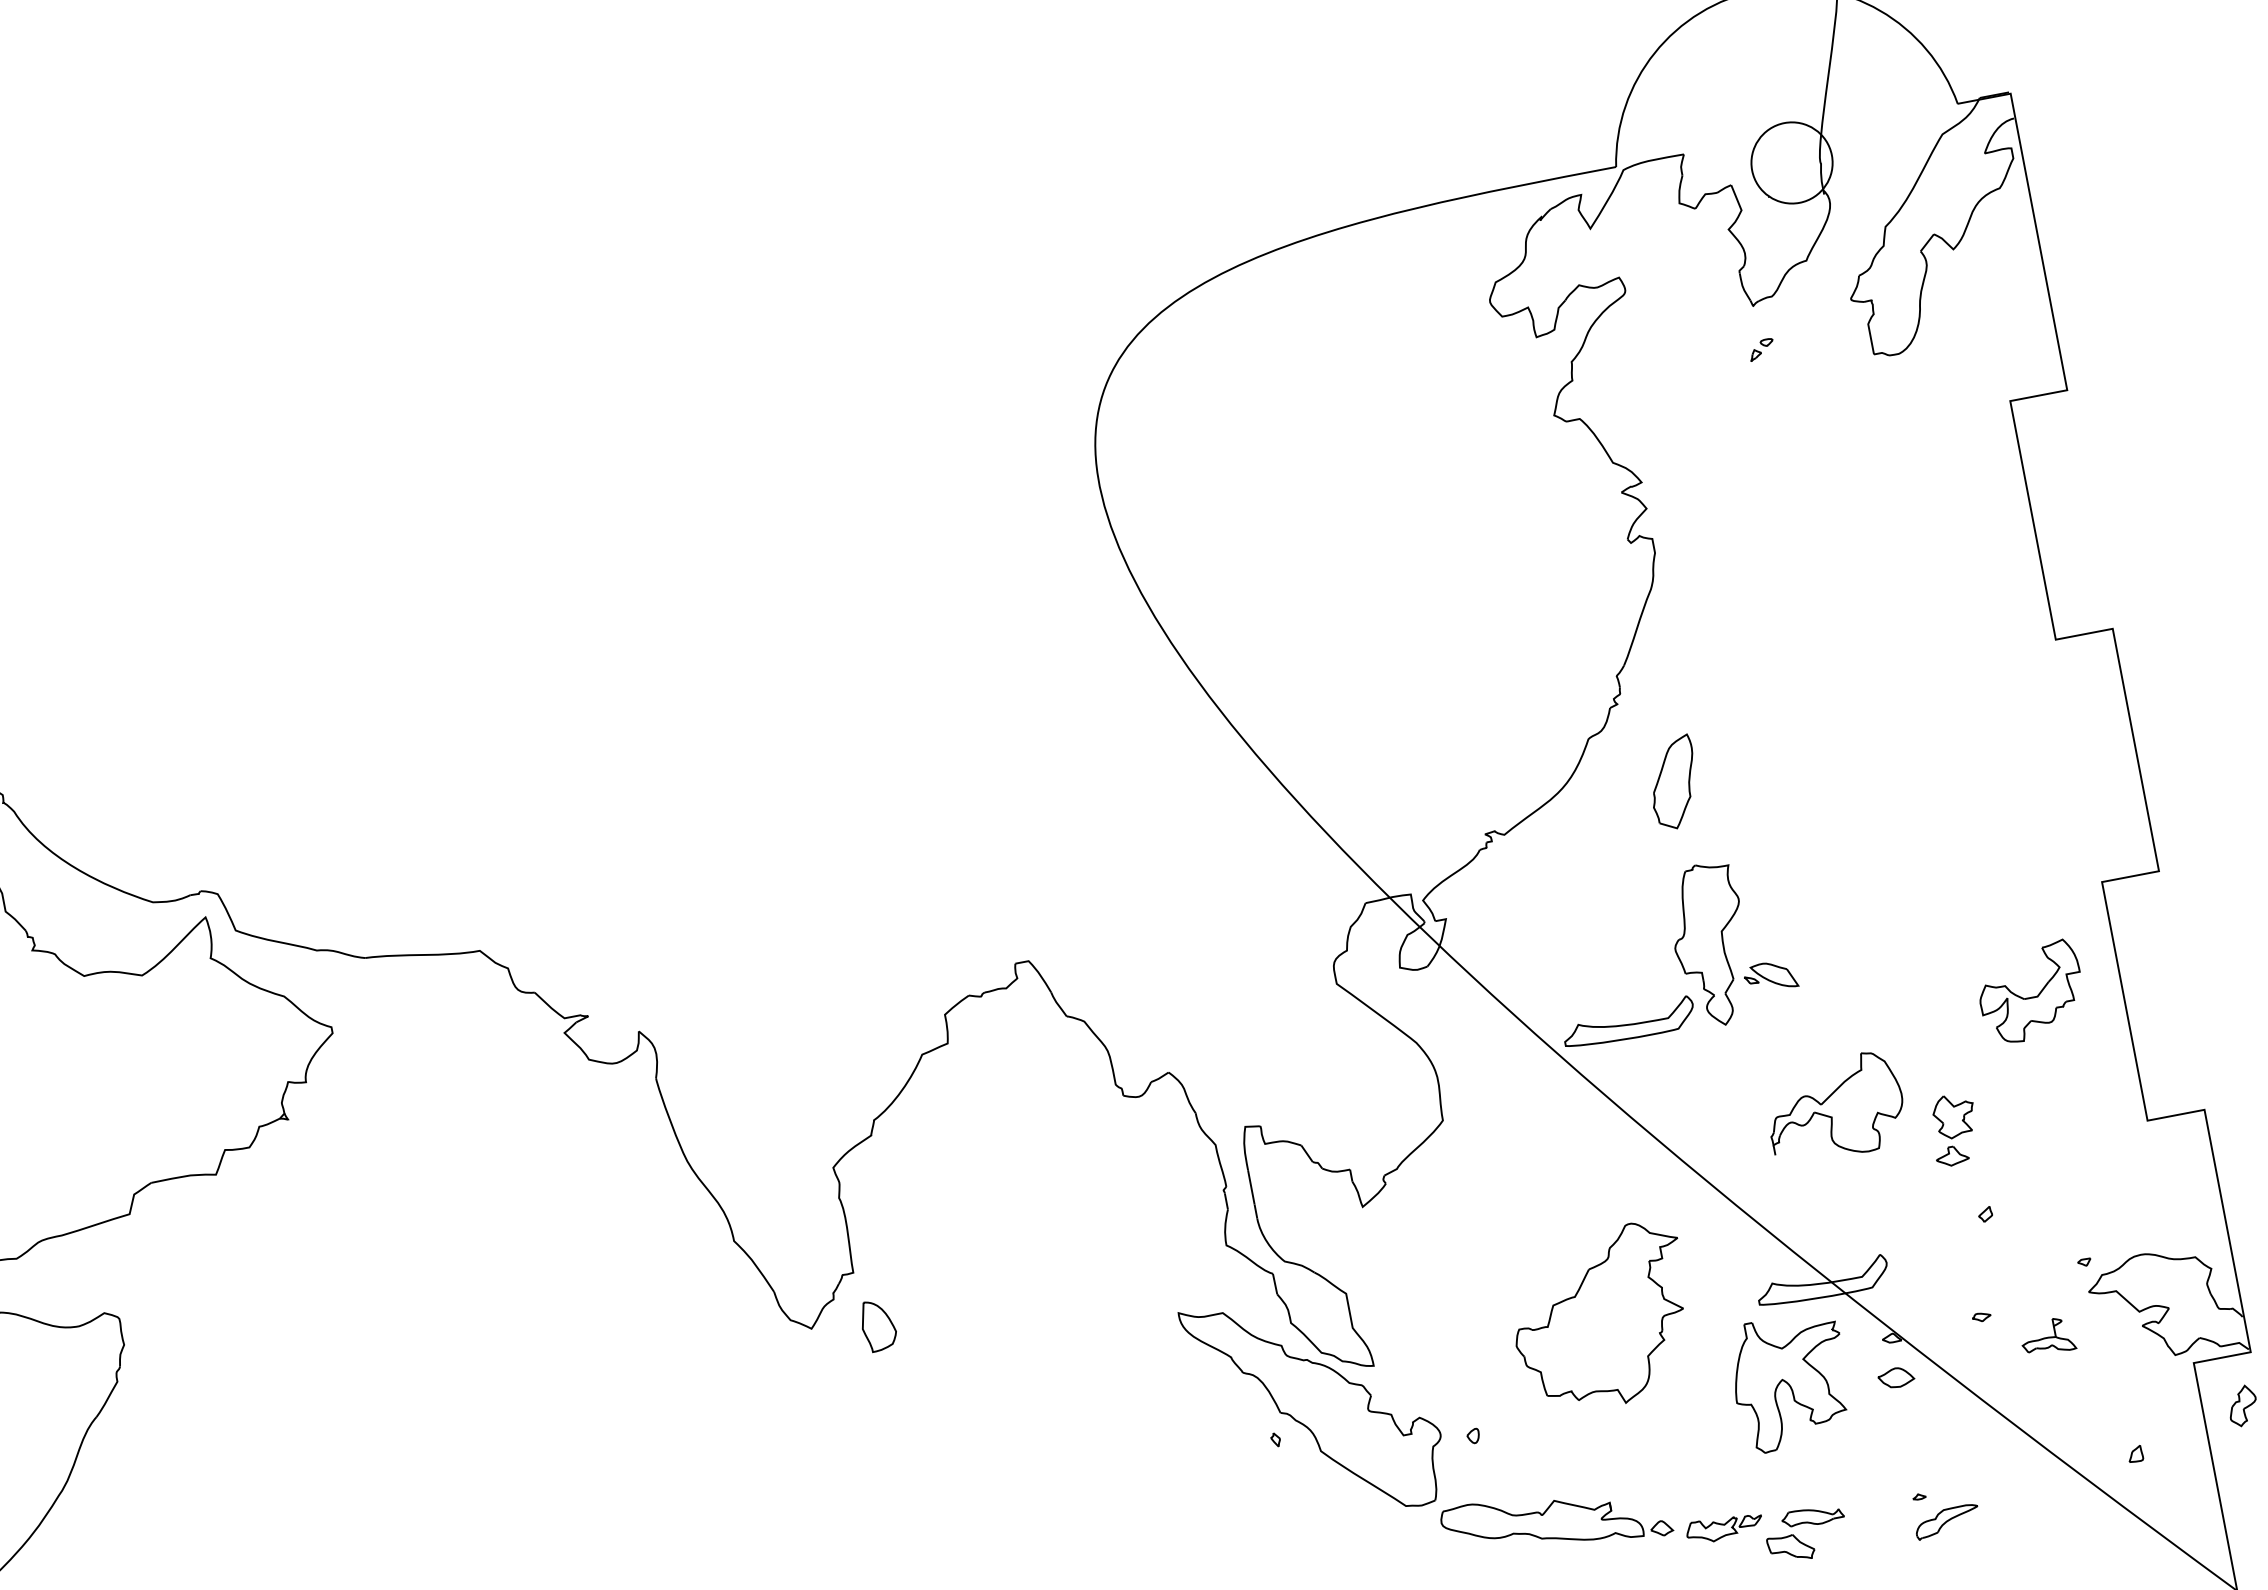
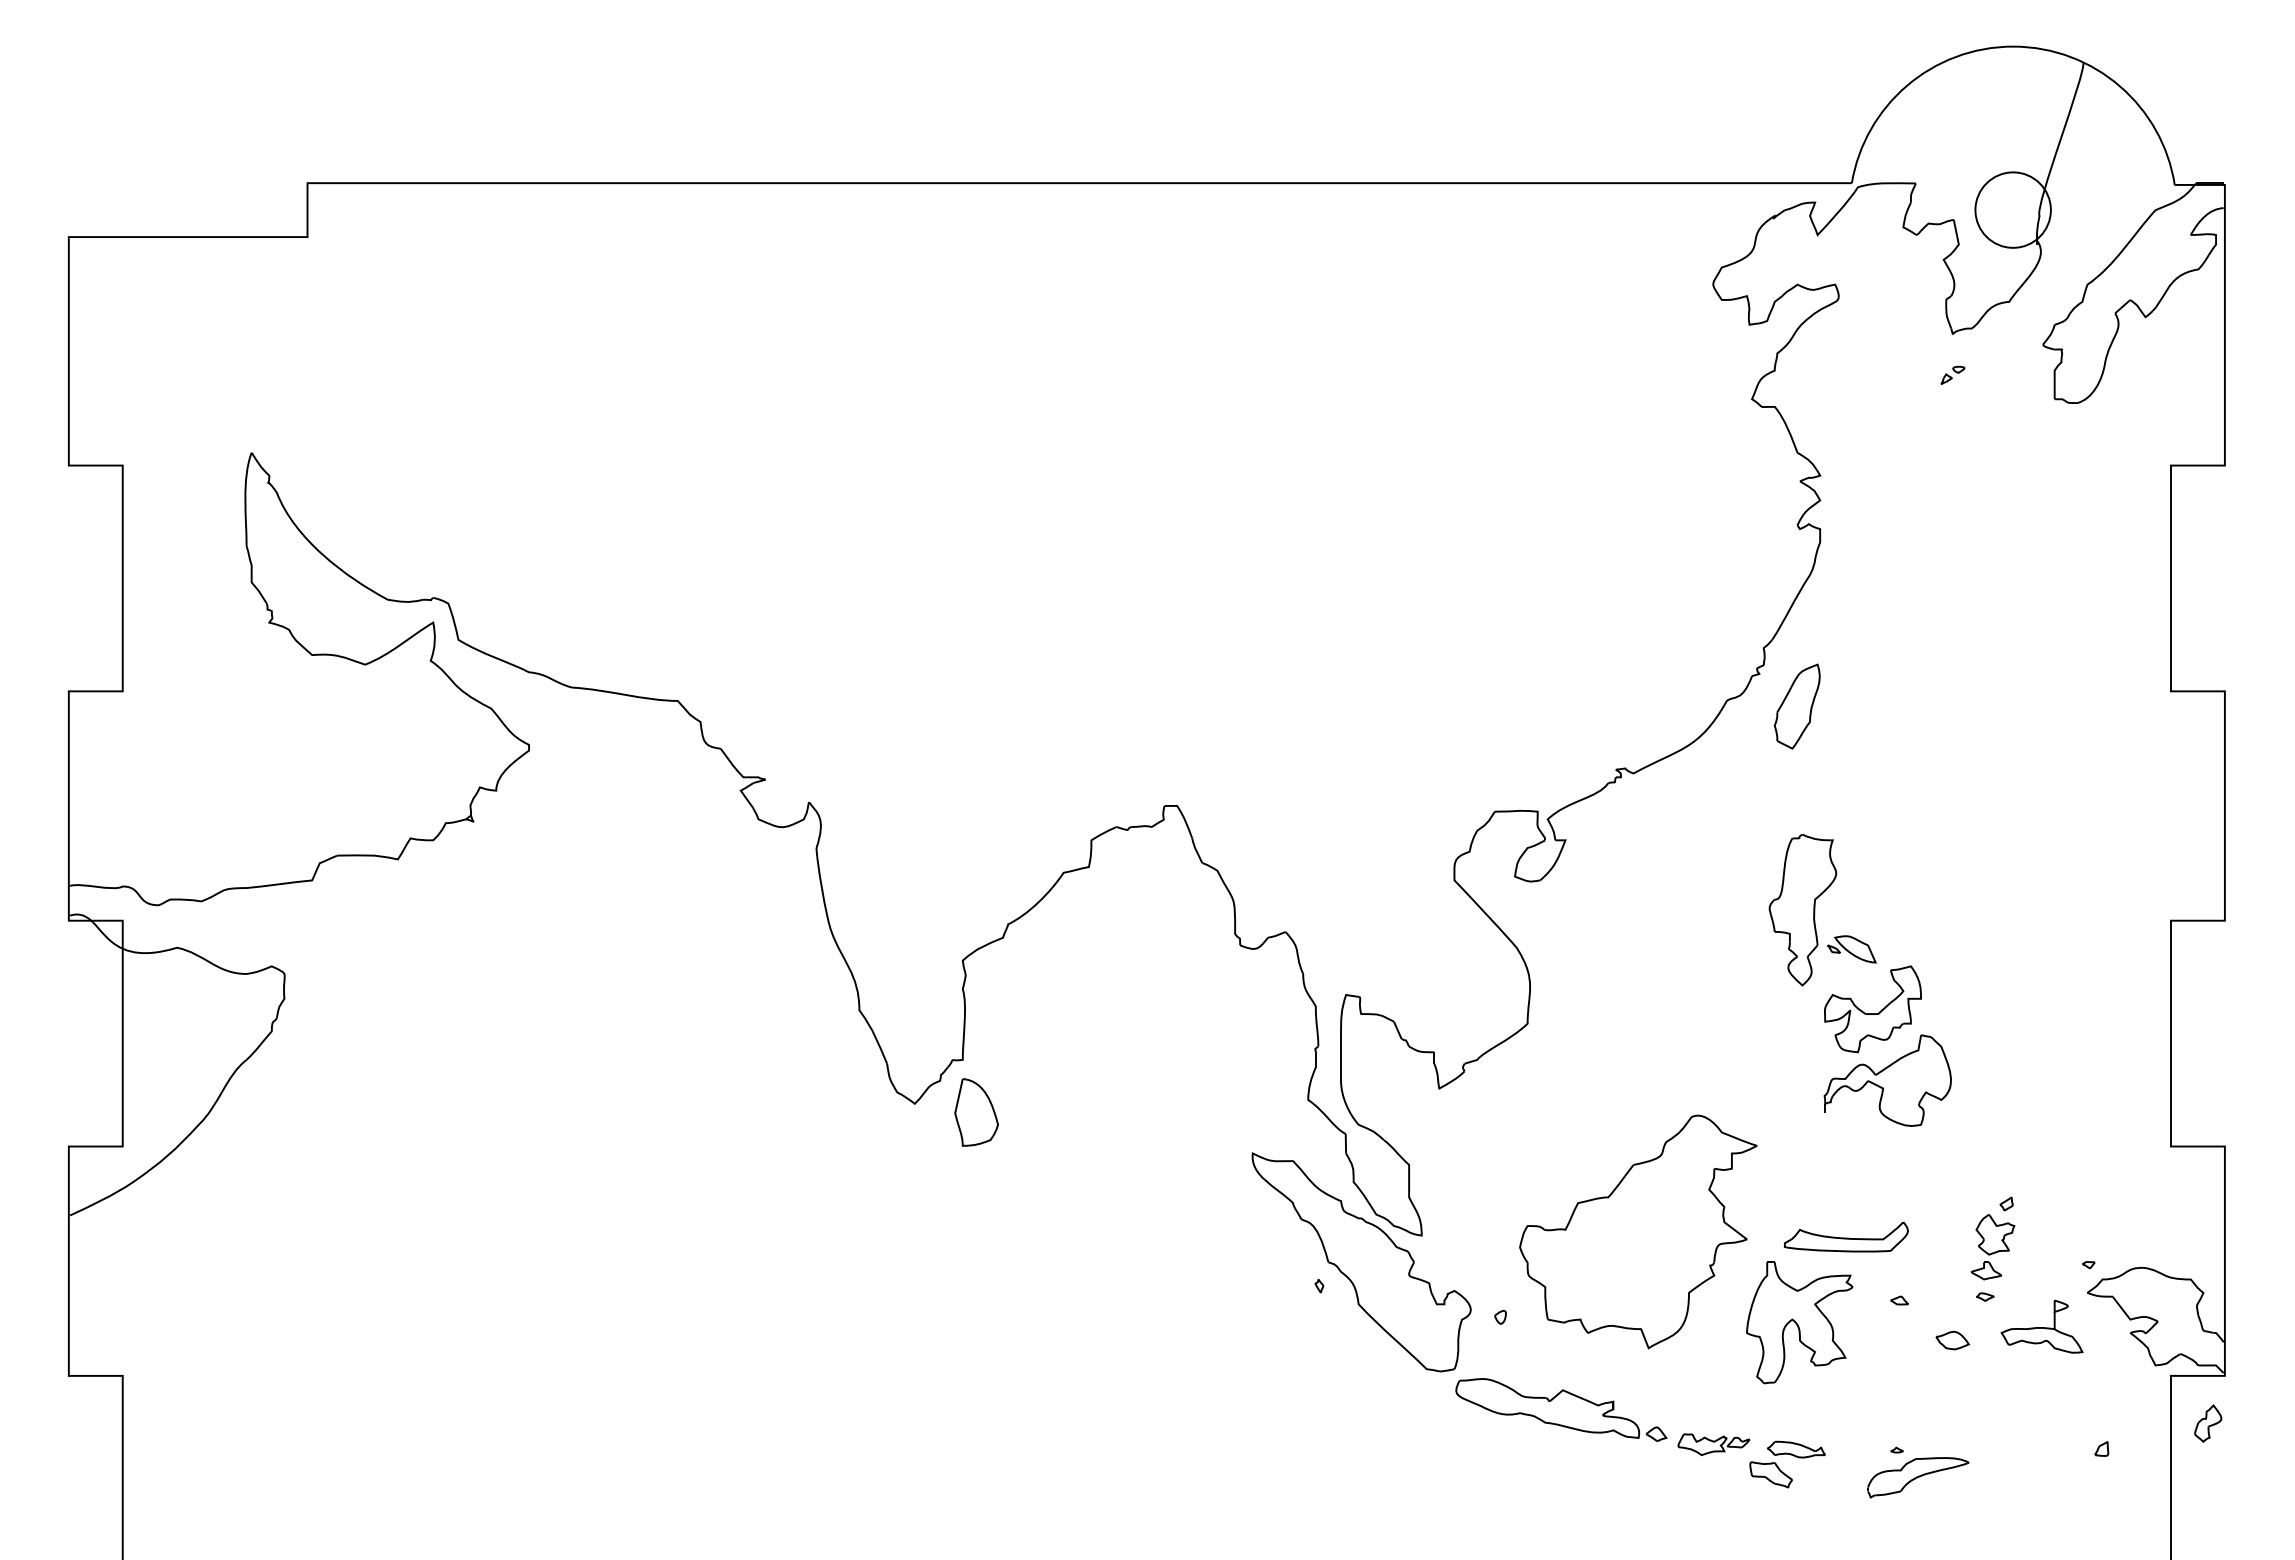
part: (1673, 782) -> (1796, 706), moved
part: (2030, 992) -> (1872, 1009), moved
part: (1628, 1022) -> (1714, 966), removed
part: (1953, 1130) -> (1992, 1247), moved
part: (1601, 1317) -> (1638, 1231), size x1.43
part: (878, 1325) -> (976, 1112), size x1.43
part: (2047, 1336) -> (2041, 1326), size x1.67
part: (1896, 1377) -> (1952, 1340), moved
part: (1947, 1521) -> (1918, 1477), size x1.67

